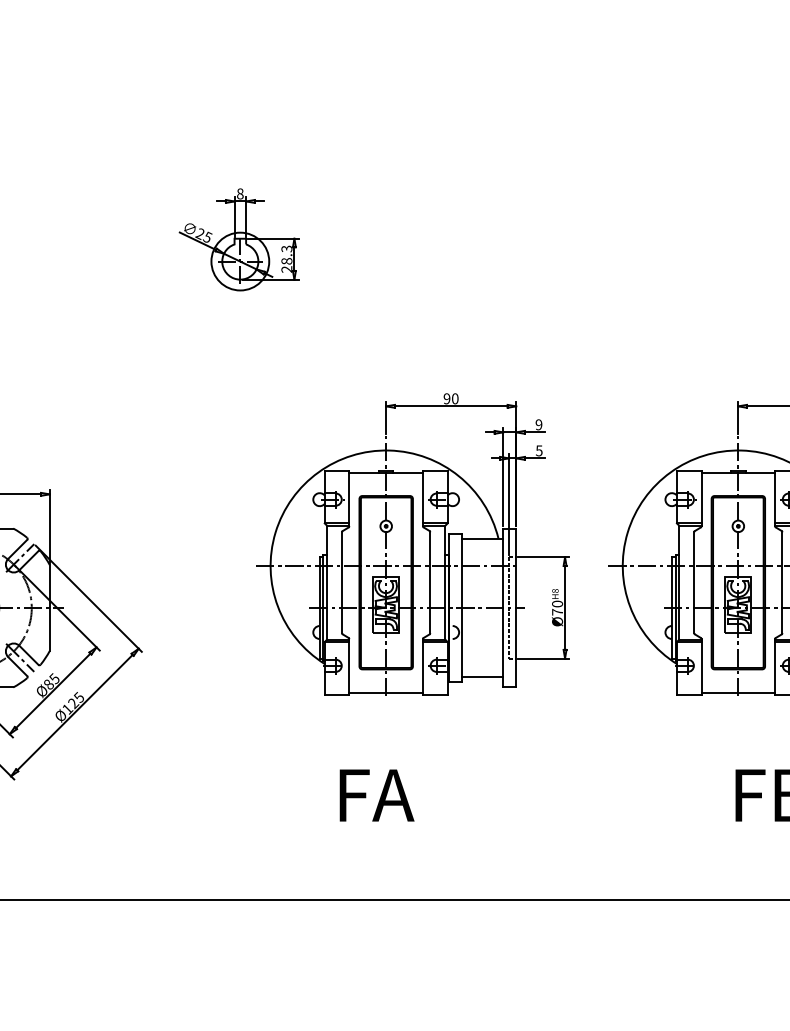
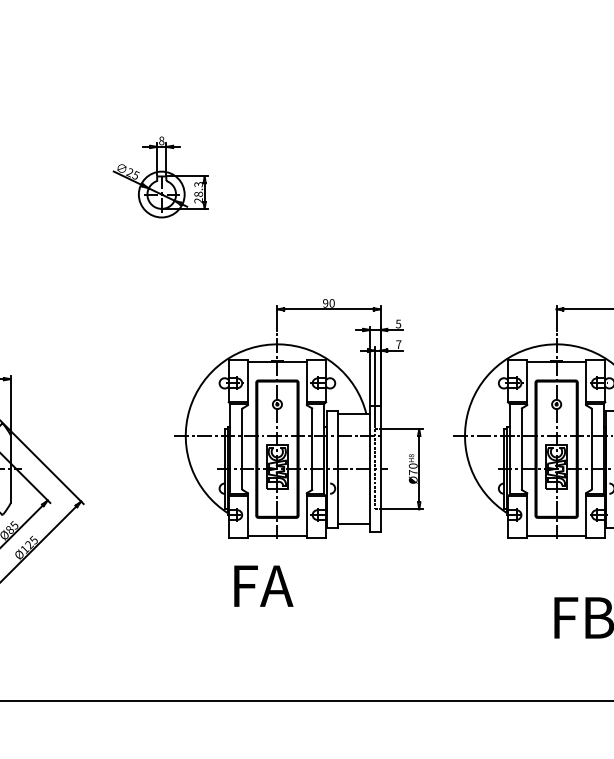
text: (538, 424) -> (398, 323), 9 -> 5
text: (539, 450) -> (398, 344), 5 -> 7
text: (376, 795) -> (263, 586), moved

